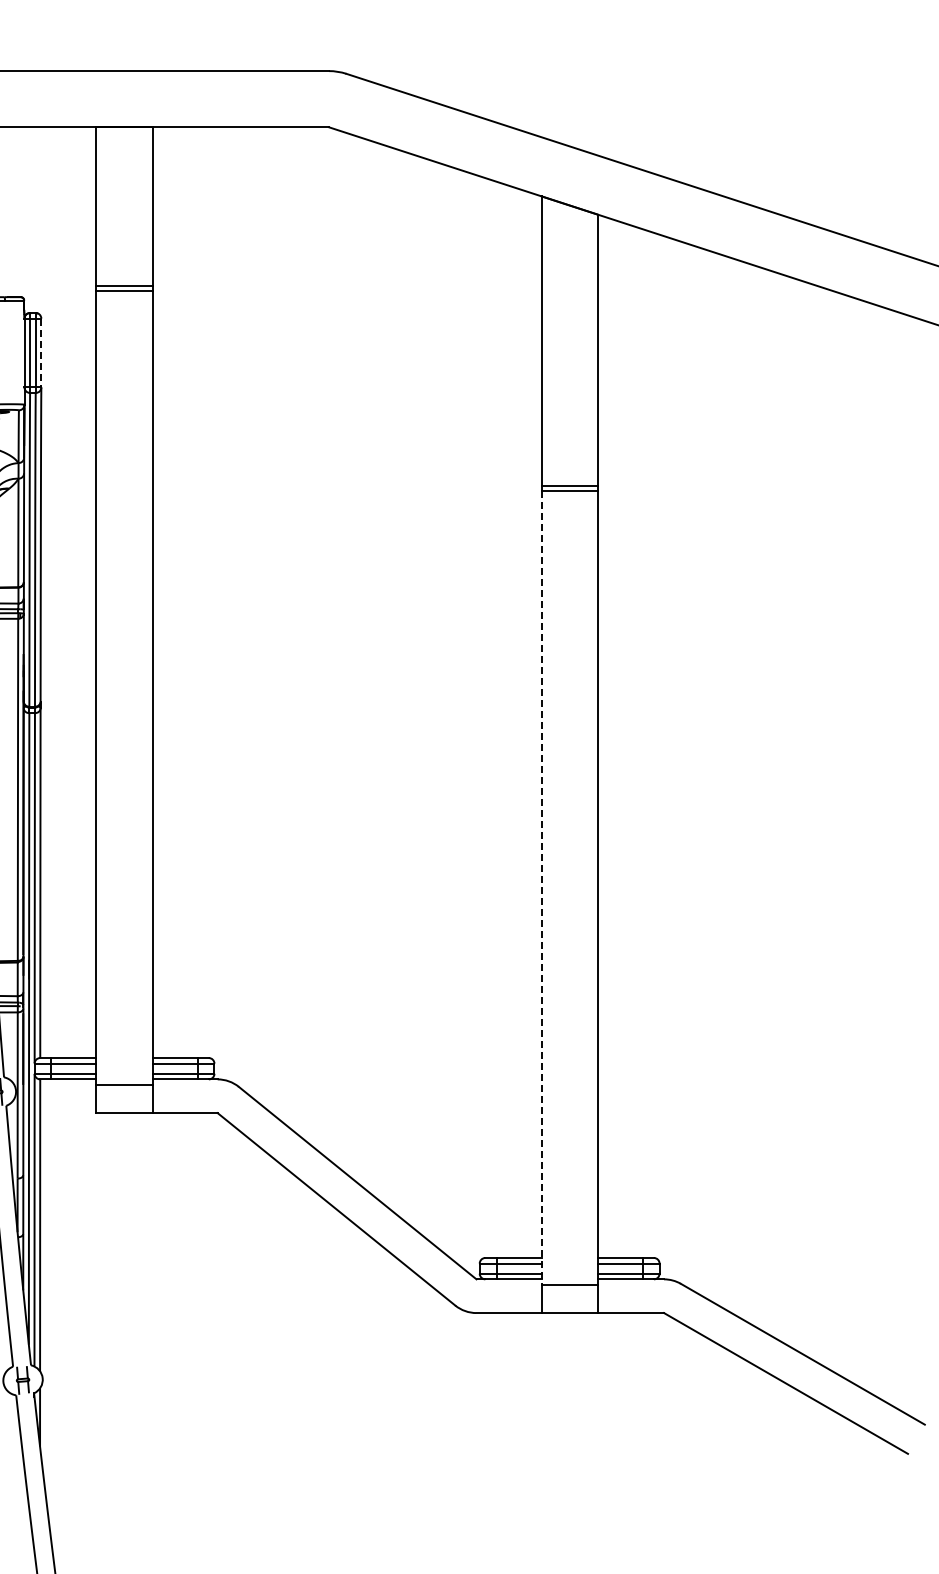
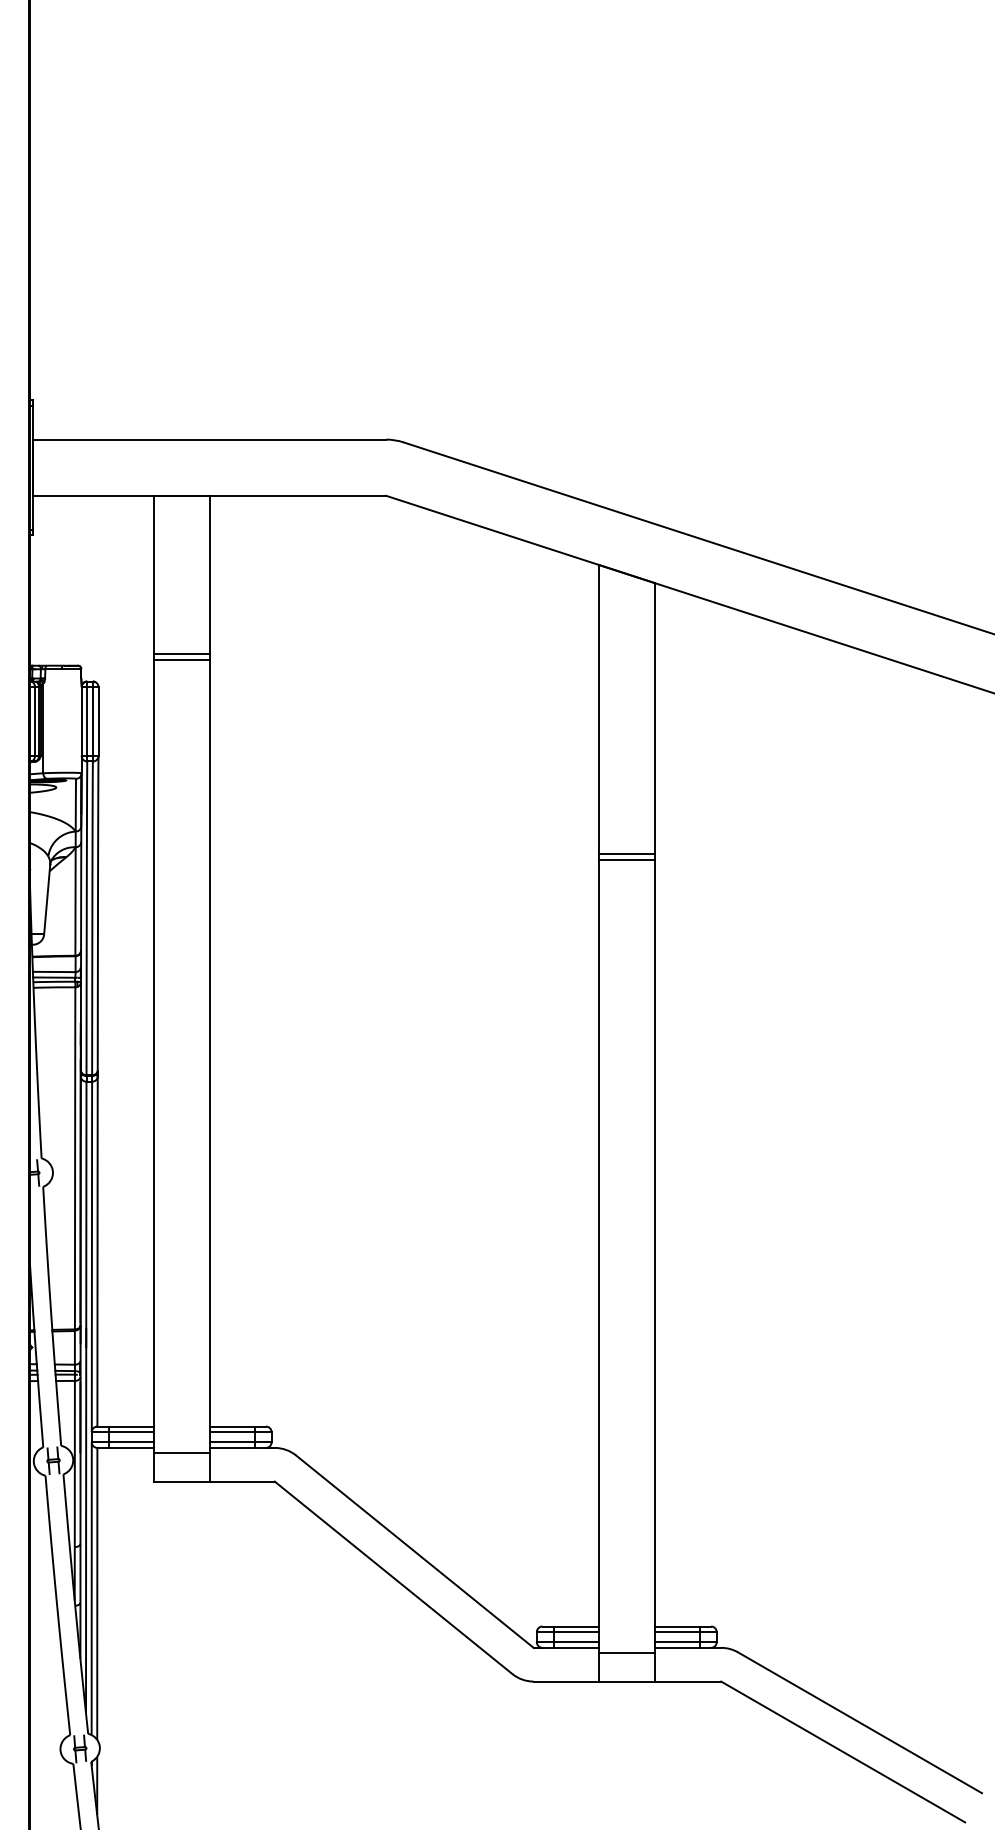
line: (41, 353) -> (98, 722), dashed -> solid
line: (541, 887) -> (598, 1256), dashed -> solid

